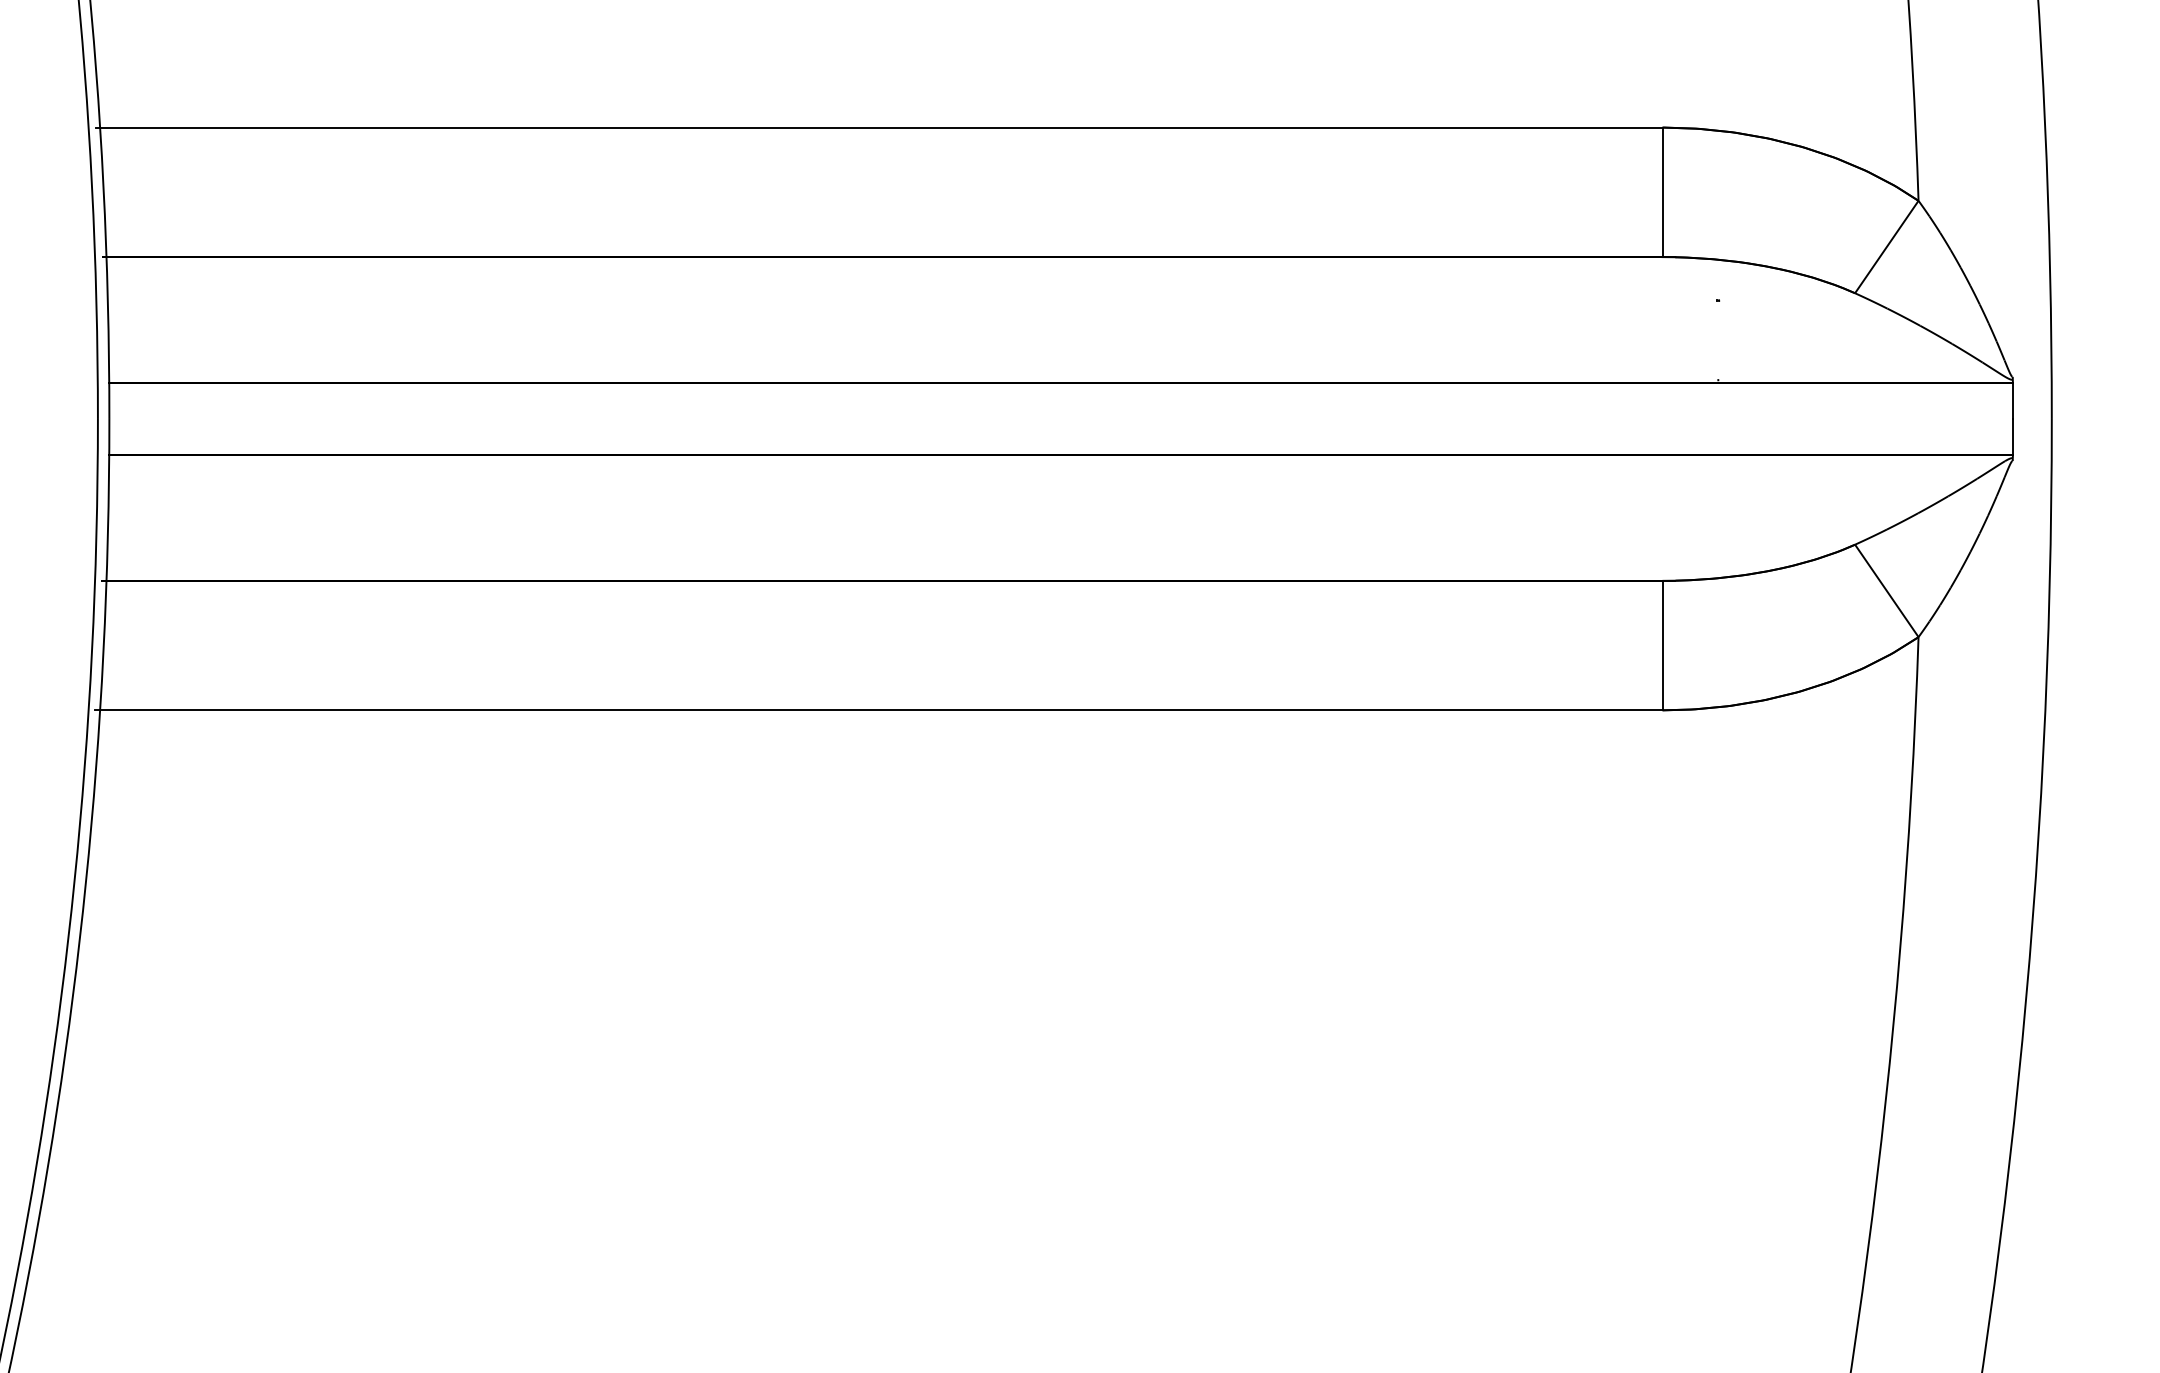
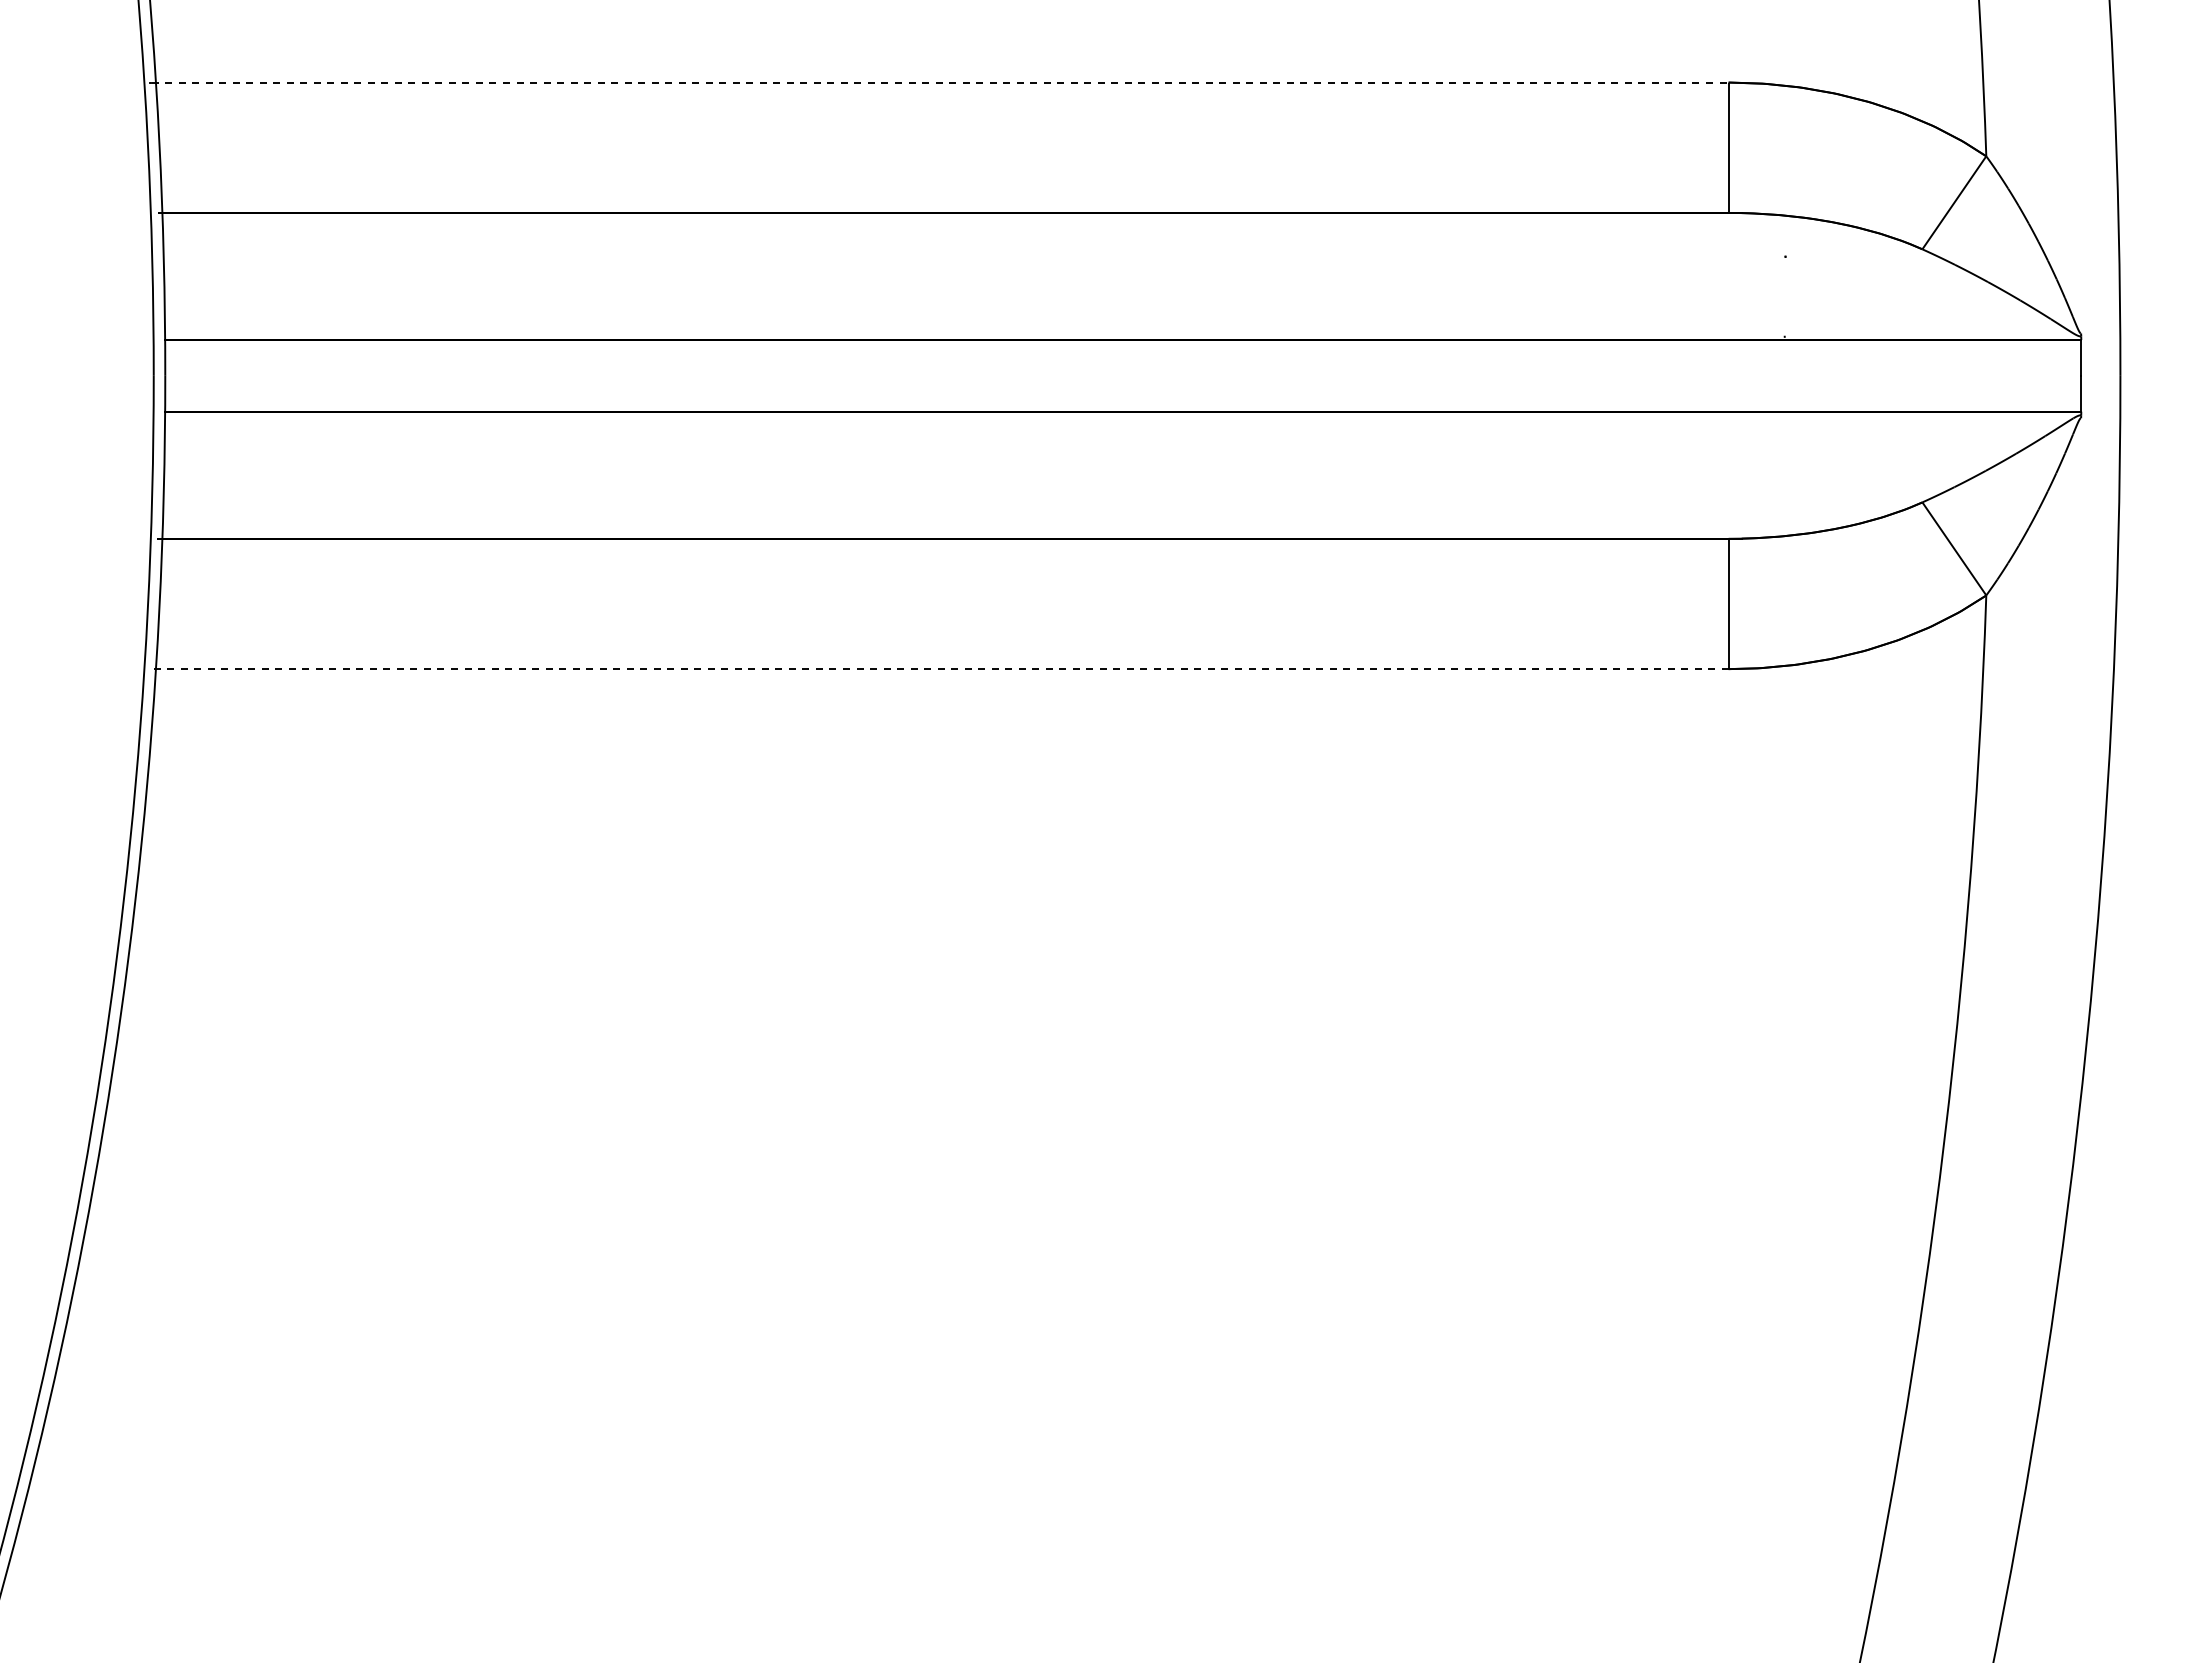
line: (879, 127) -> (940, 82), solid -> dashed
line: (878, 710) -> (939, 669), solid -> dashed

